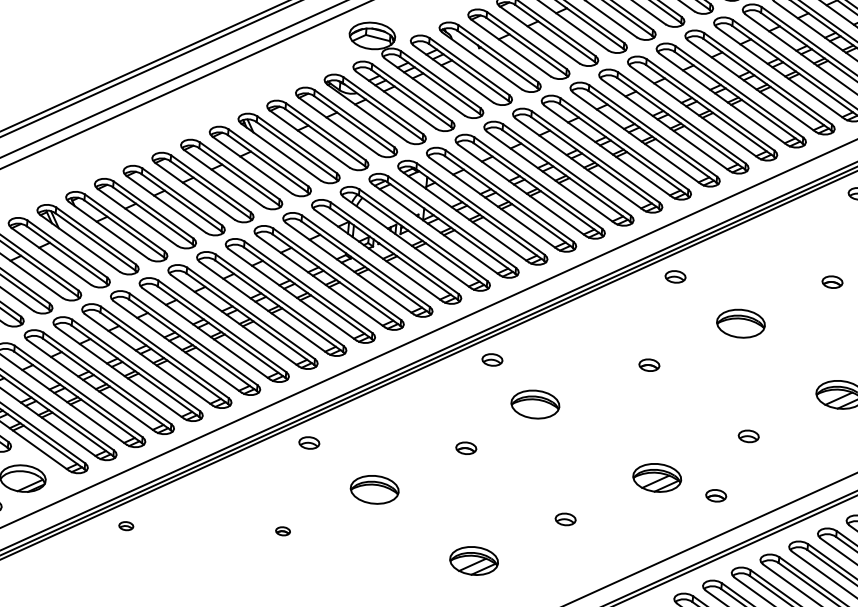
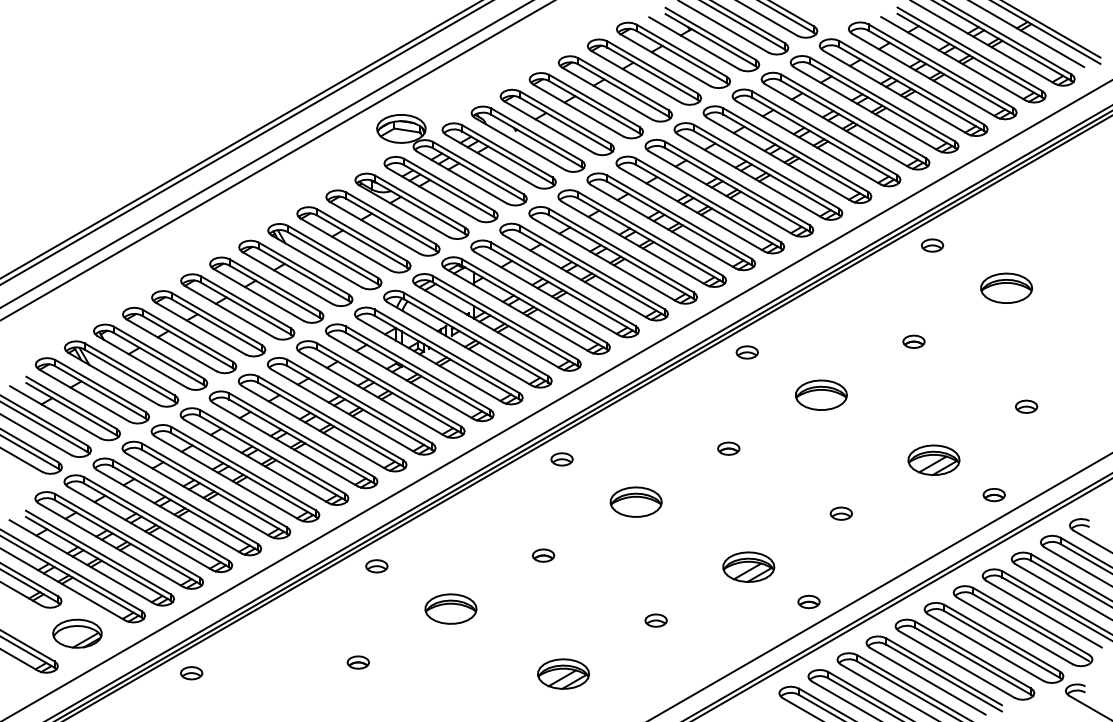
part: (534, 403) -> (635, 501), moved
part: (715, 495) -> (808, 601), moved
part: (126, 526) -> (191, 673), size x1.43
part: (282, 531) -> (357, 662), size x1.43

